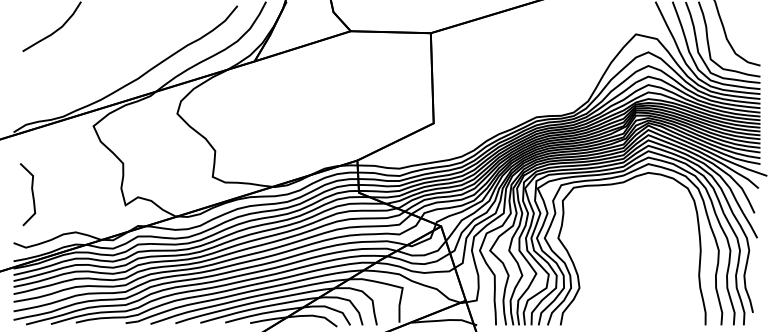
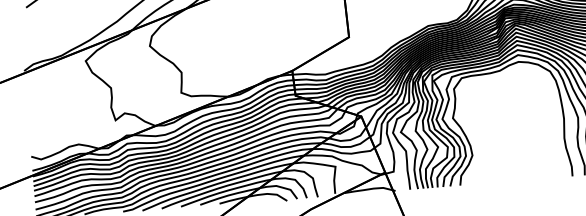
curve: (31, 192) -> (41, 116), removed

